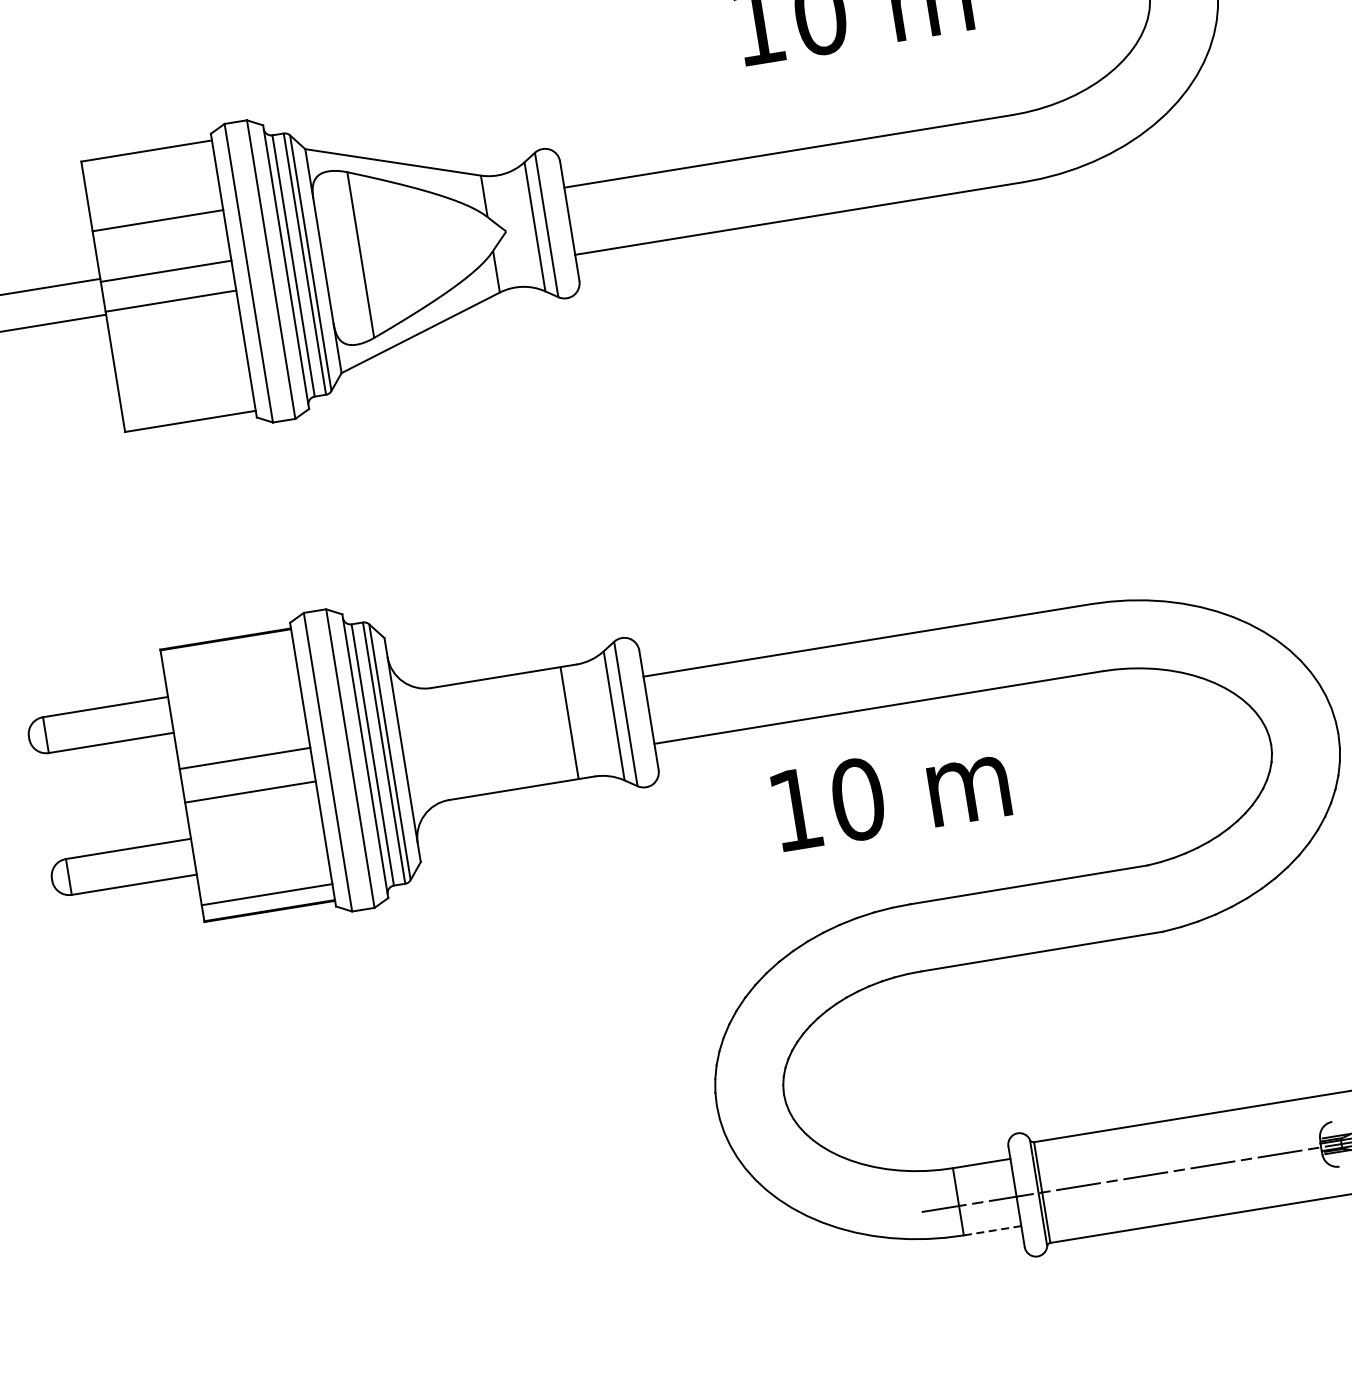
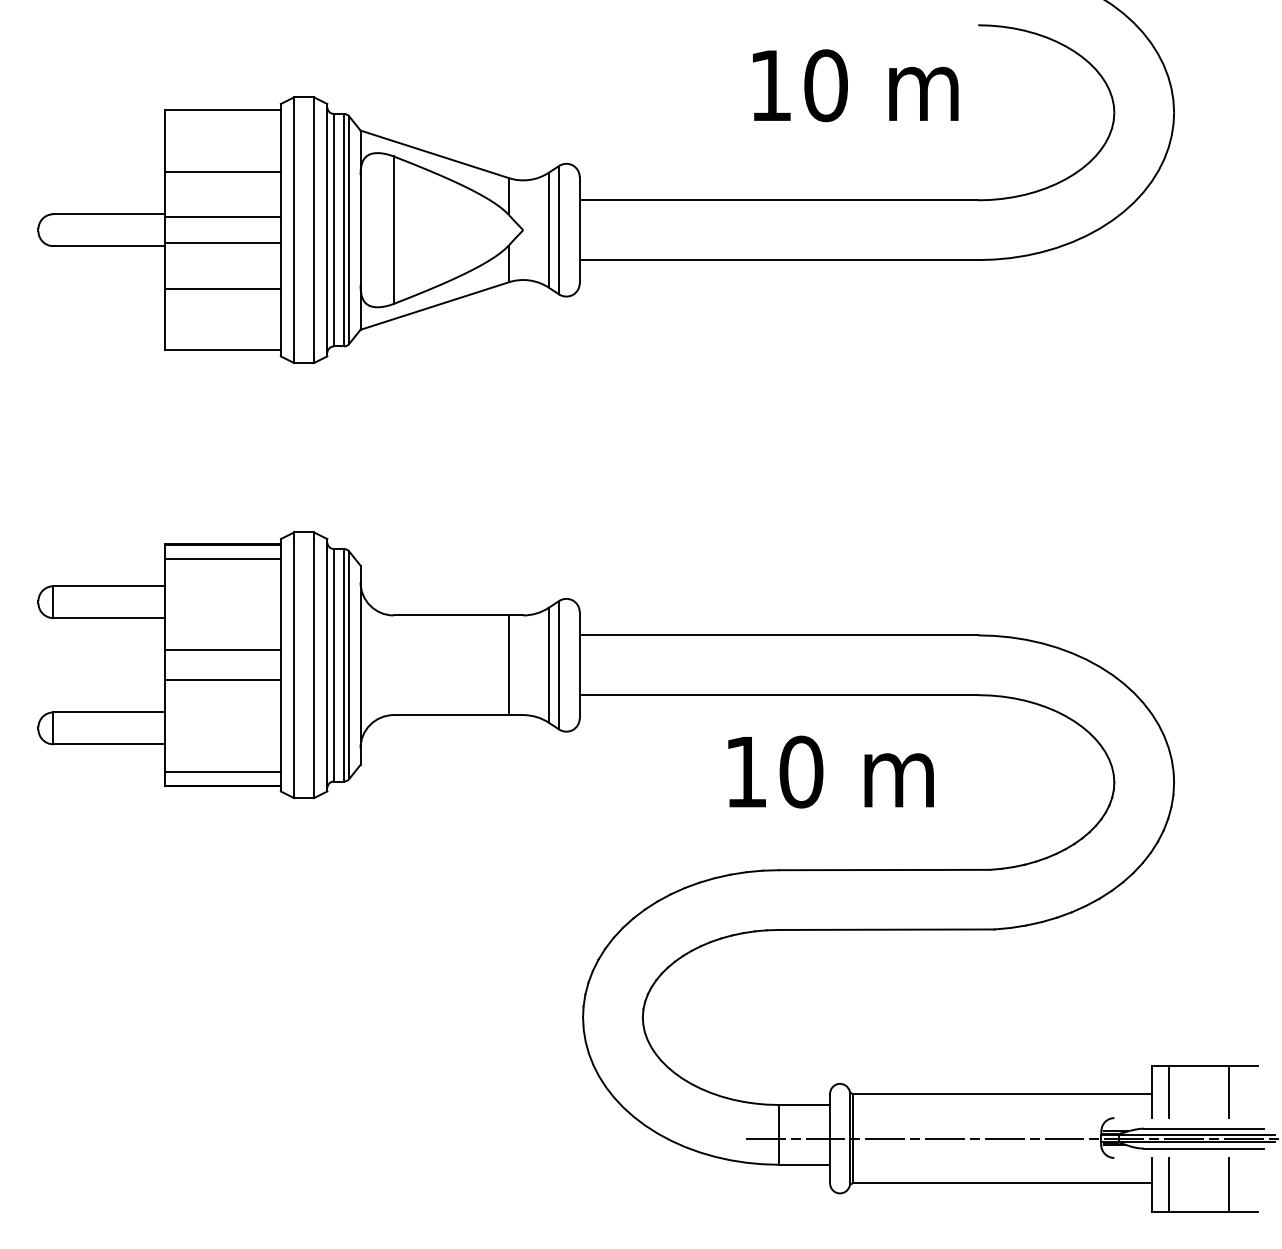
line: (178, 351) -> (222, 288), added
line: (228, 656) -> (222, 559), added
text: (890, 793) -> (830, 771), moved
line: (992, 1230) -> (804, 1164), dashed -> solid

